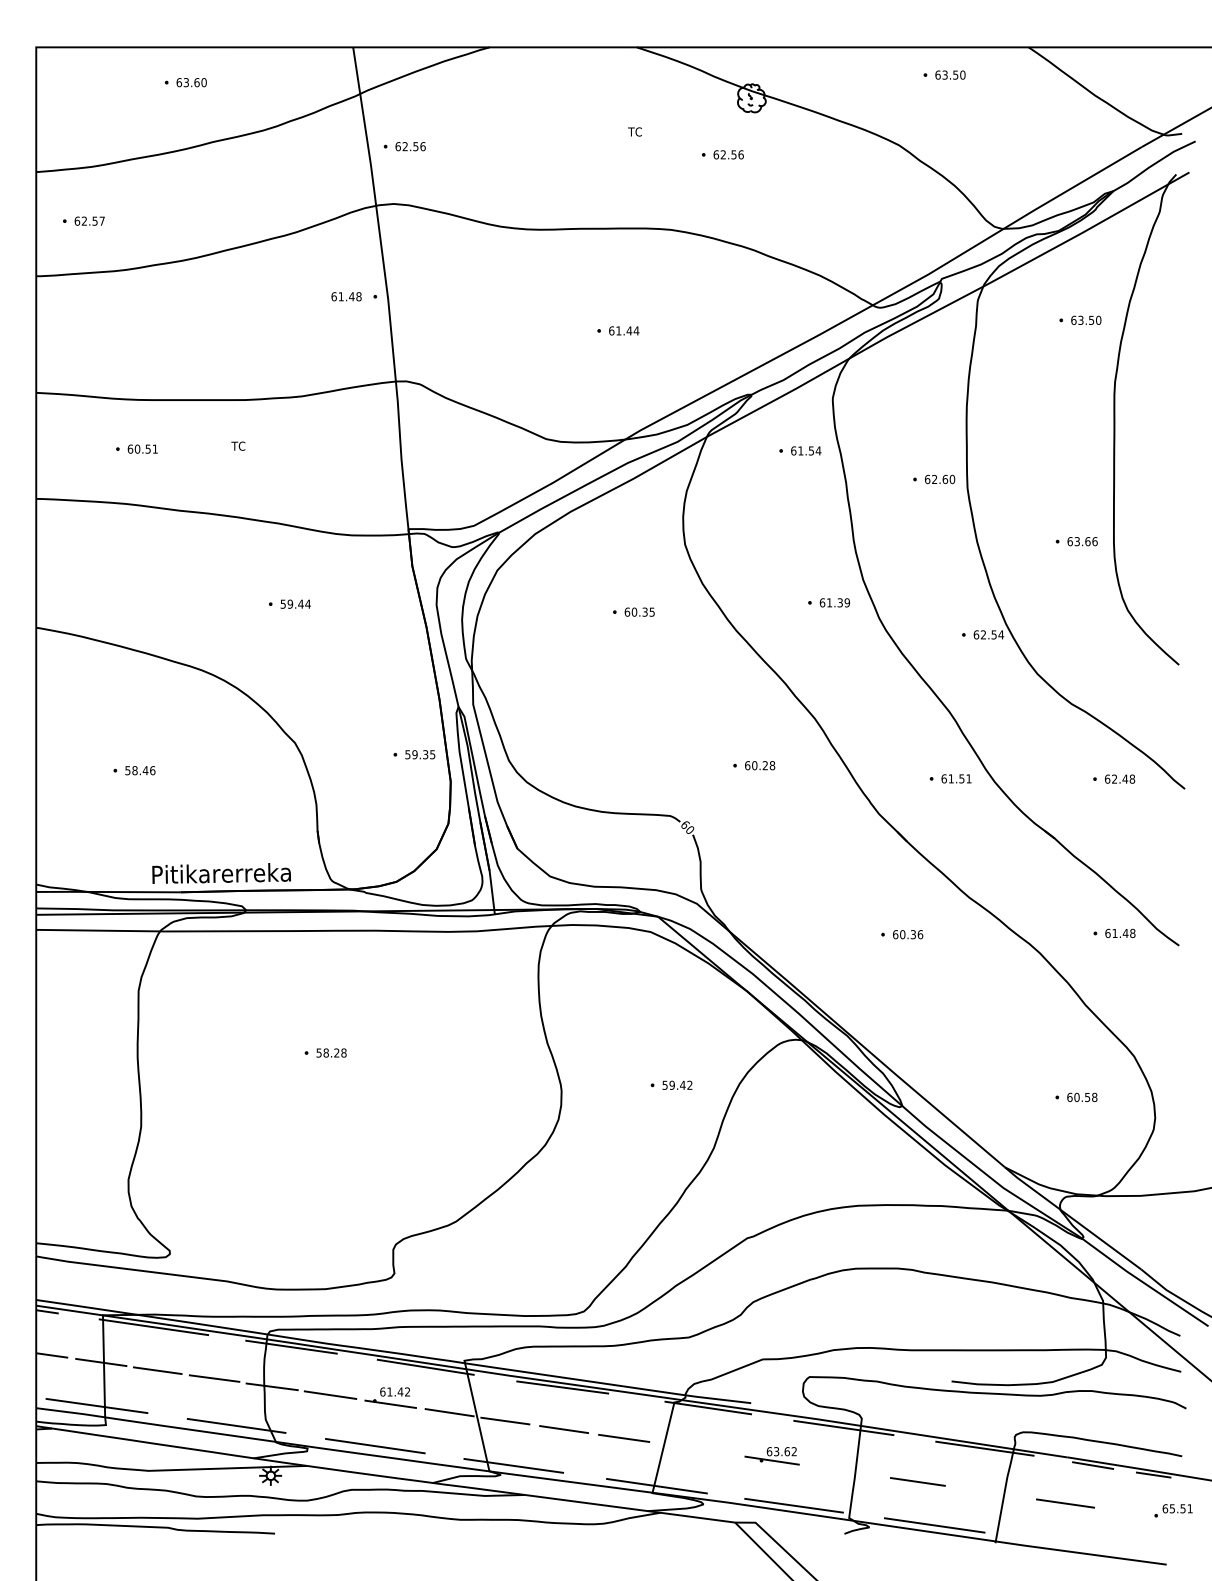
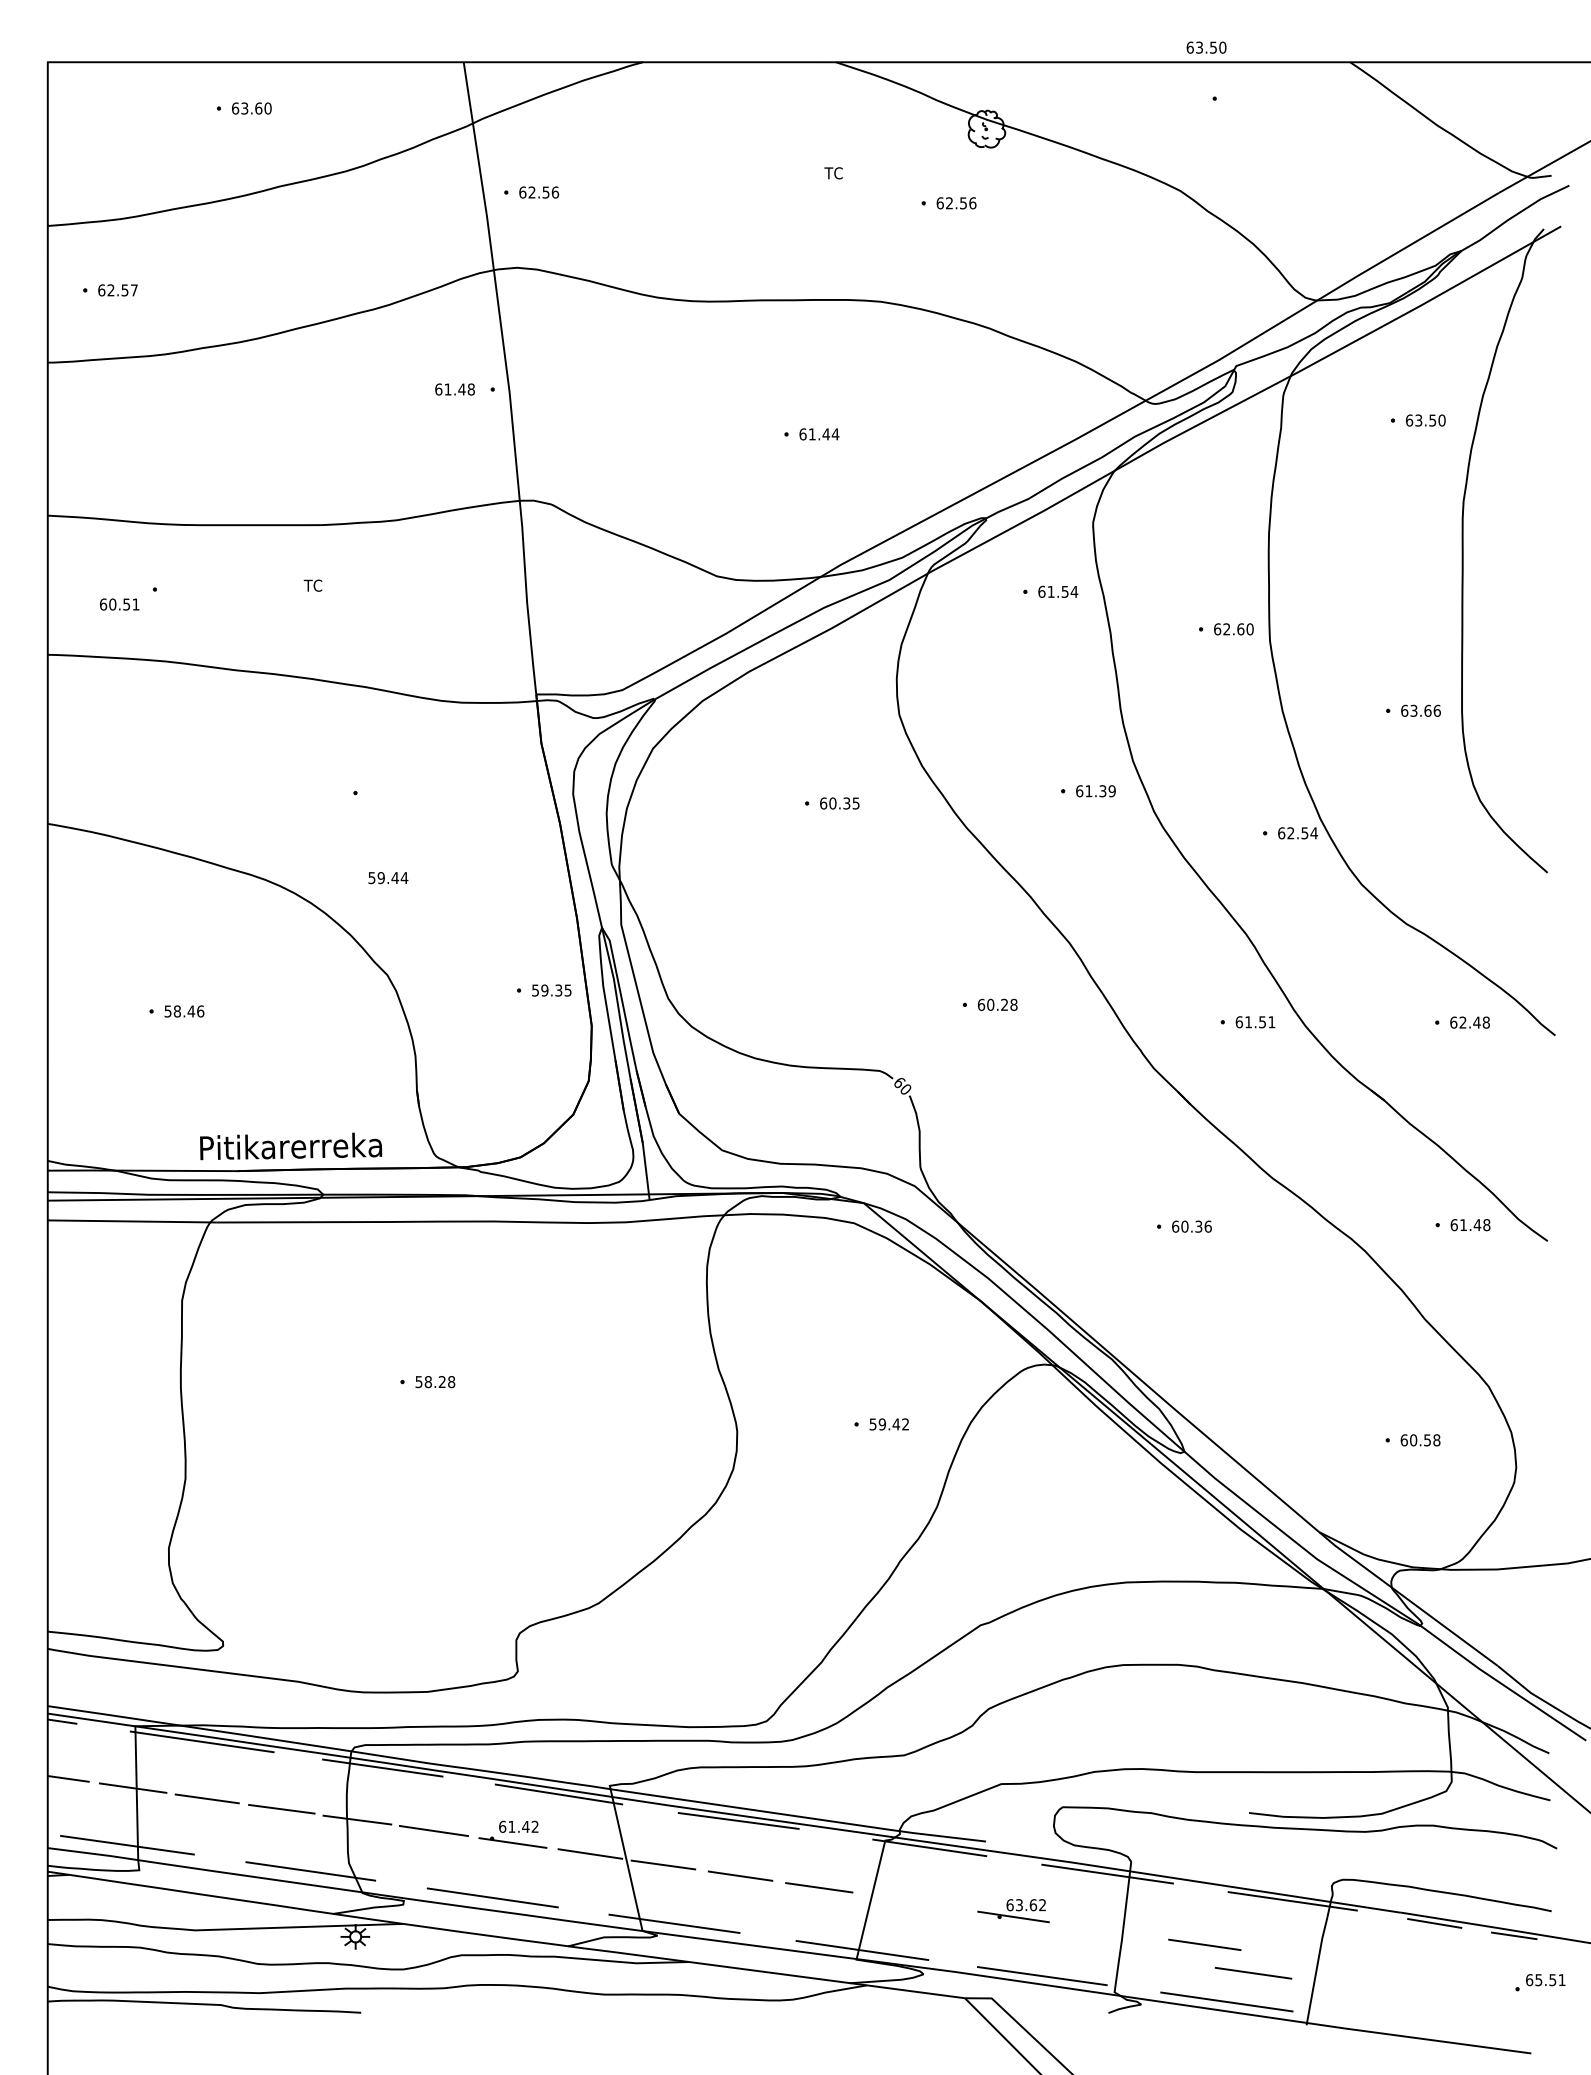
text: (950, 74) -> (1206, 47), moved
text: (142, 449) -> (119, 604), moved
text: (295, 604) -> (388, 878), moved
line: (1065, 1502) -> (1253, 1972), moved

